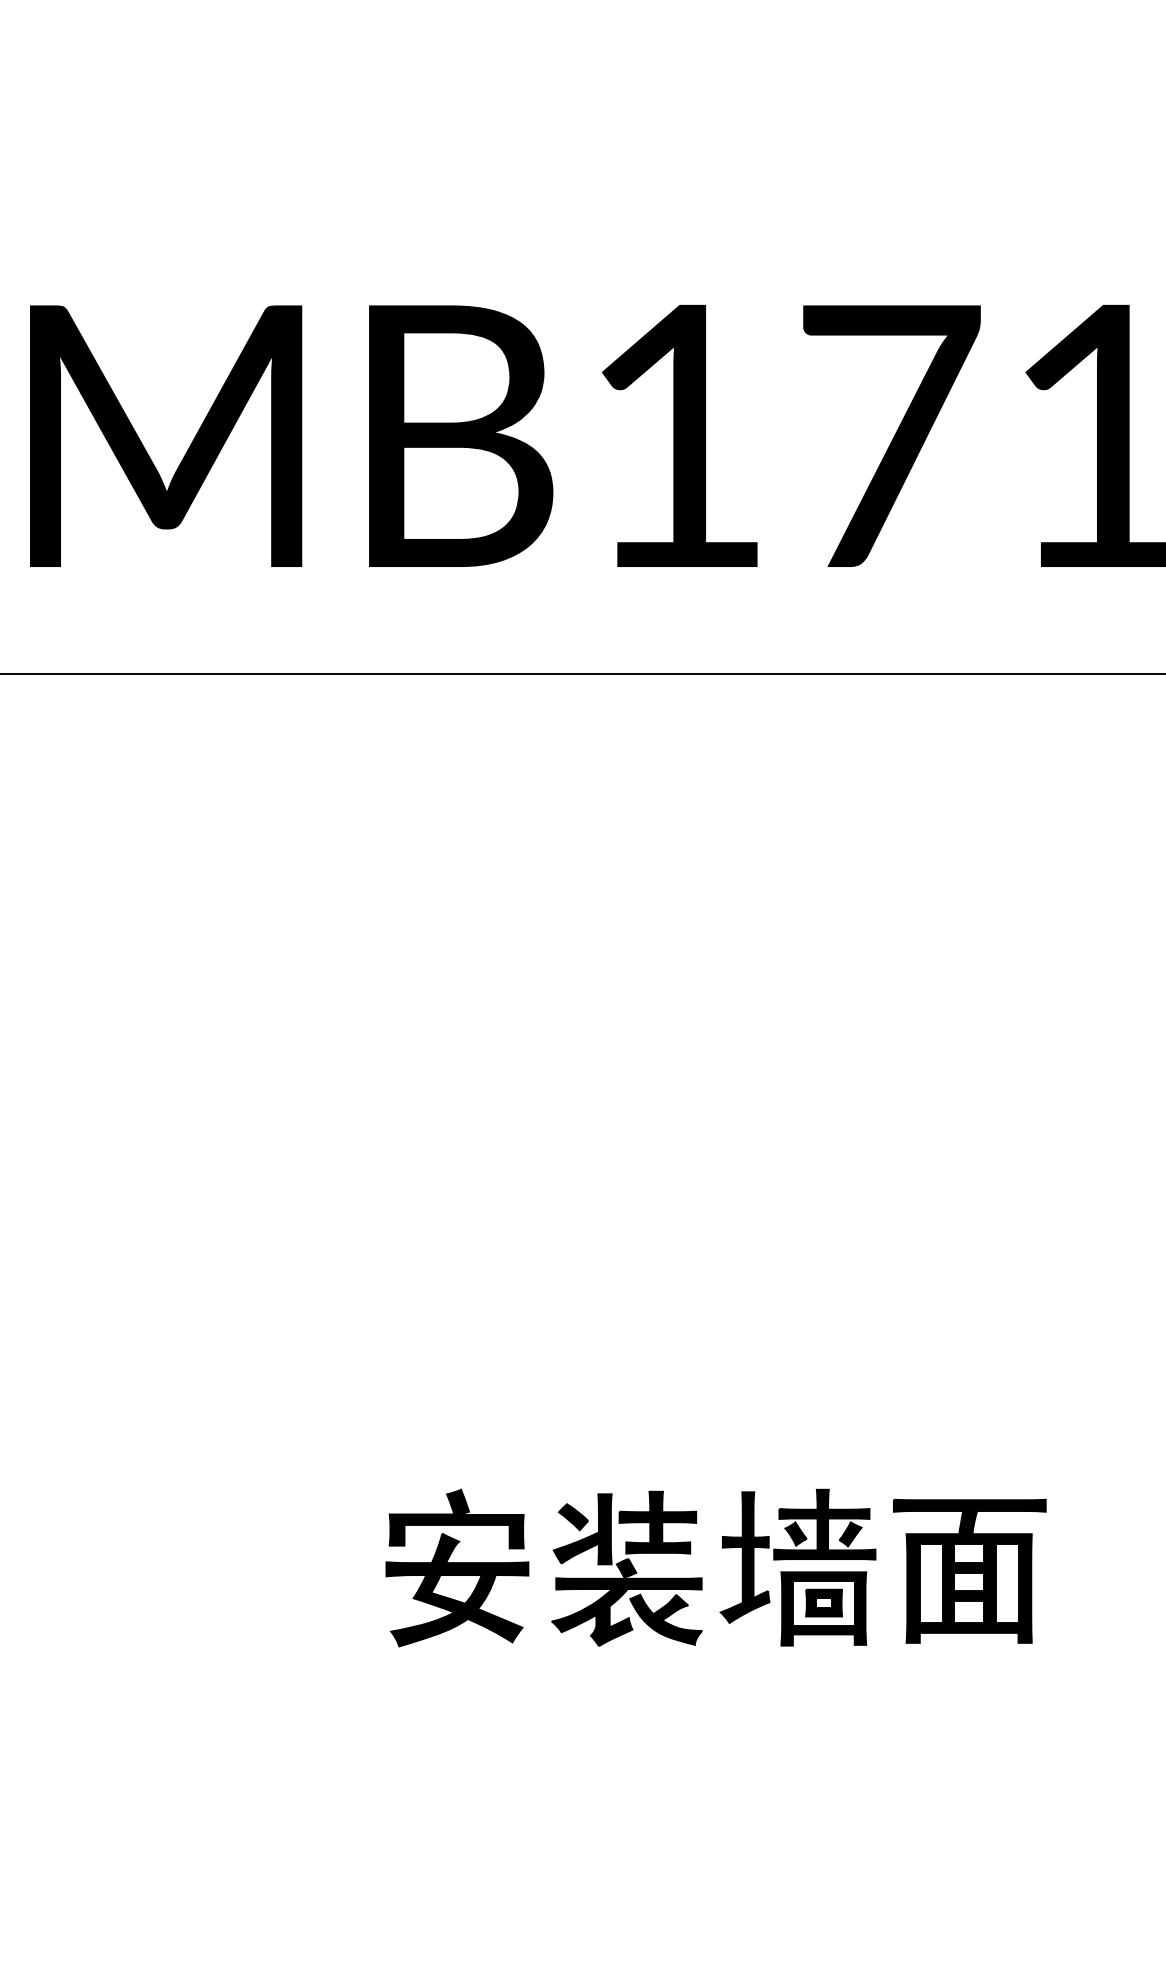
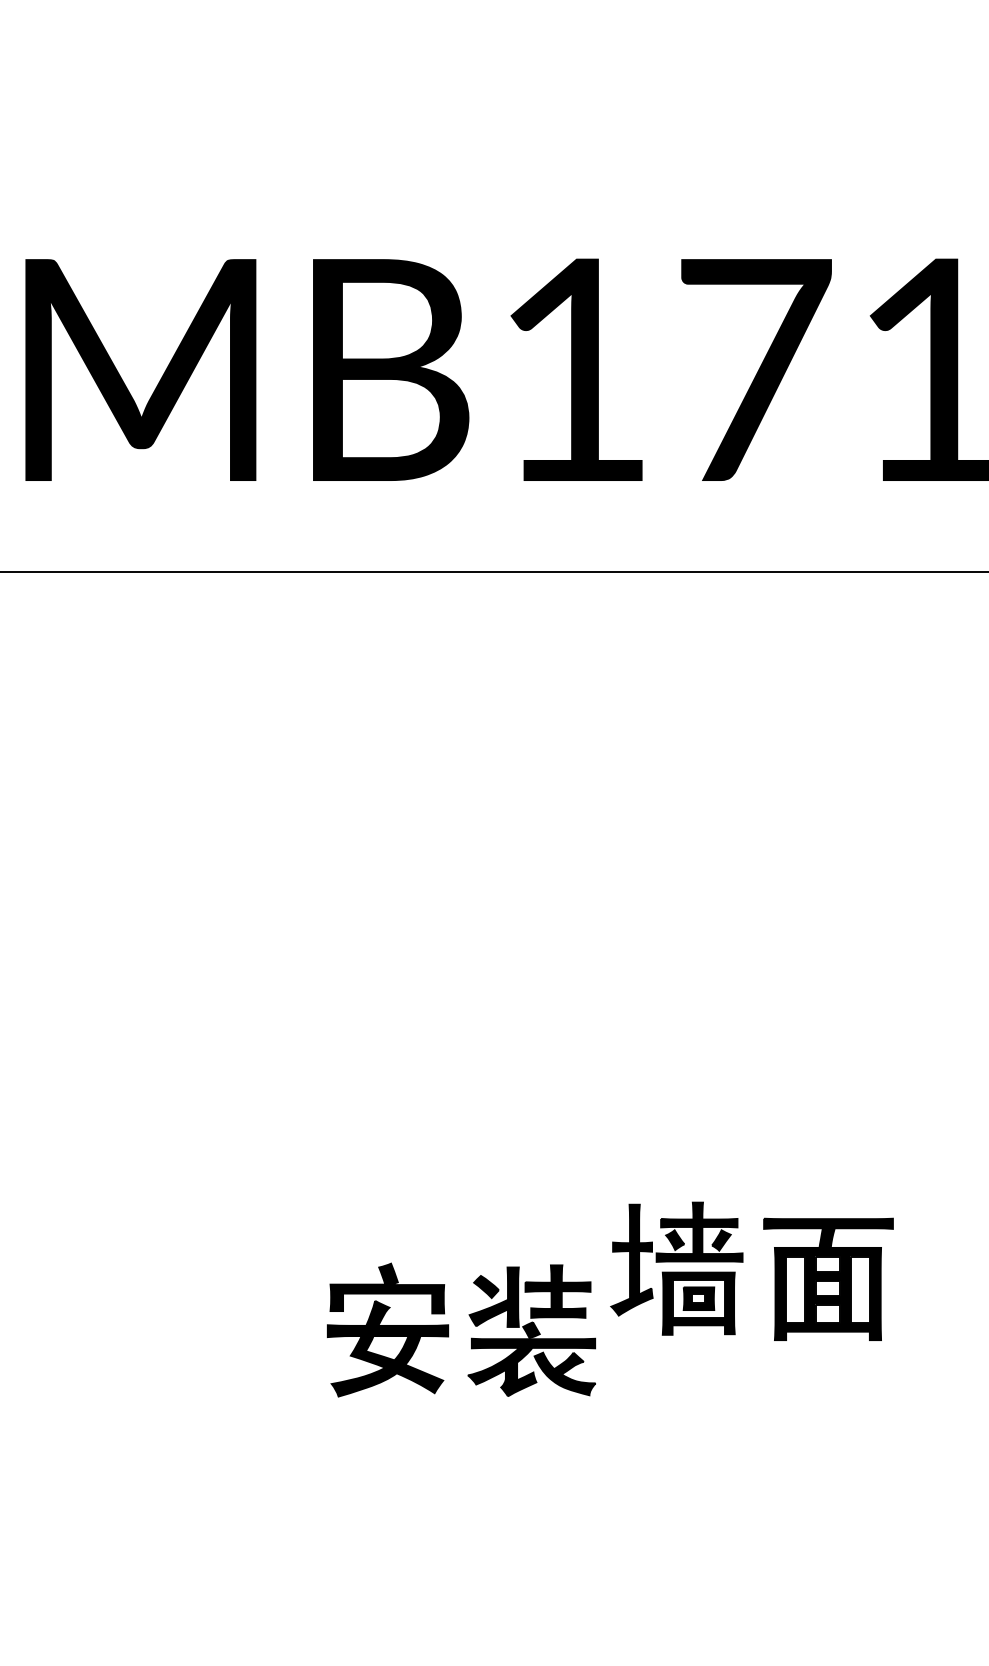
part: (797, 1567) -> (676, 1268), moved
part: (969, 1570) -> (828, 1278), moved

